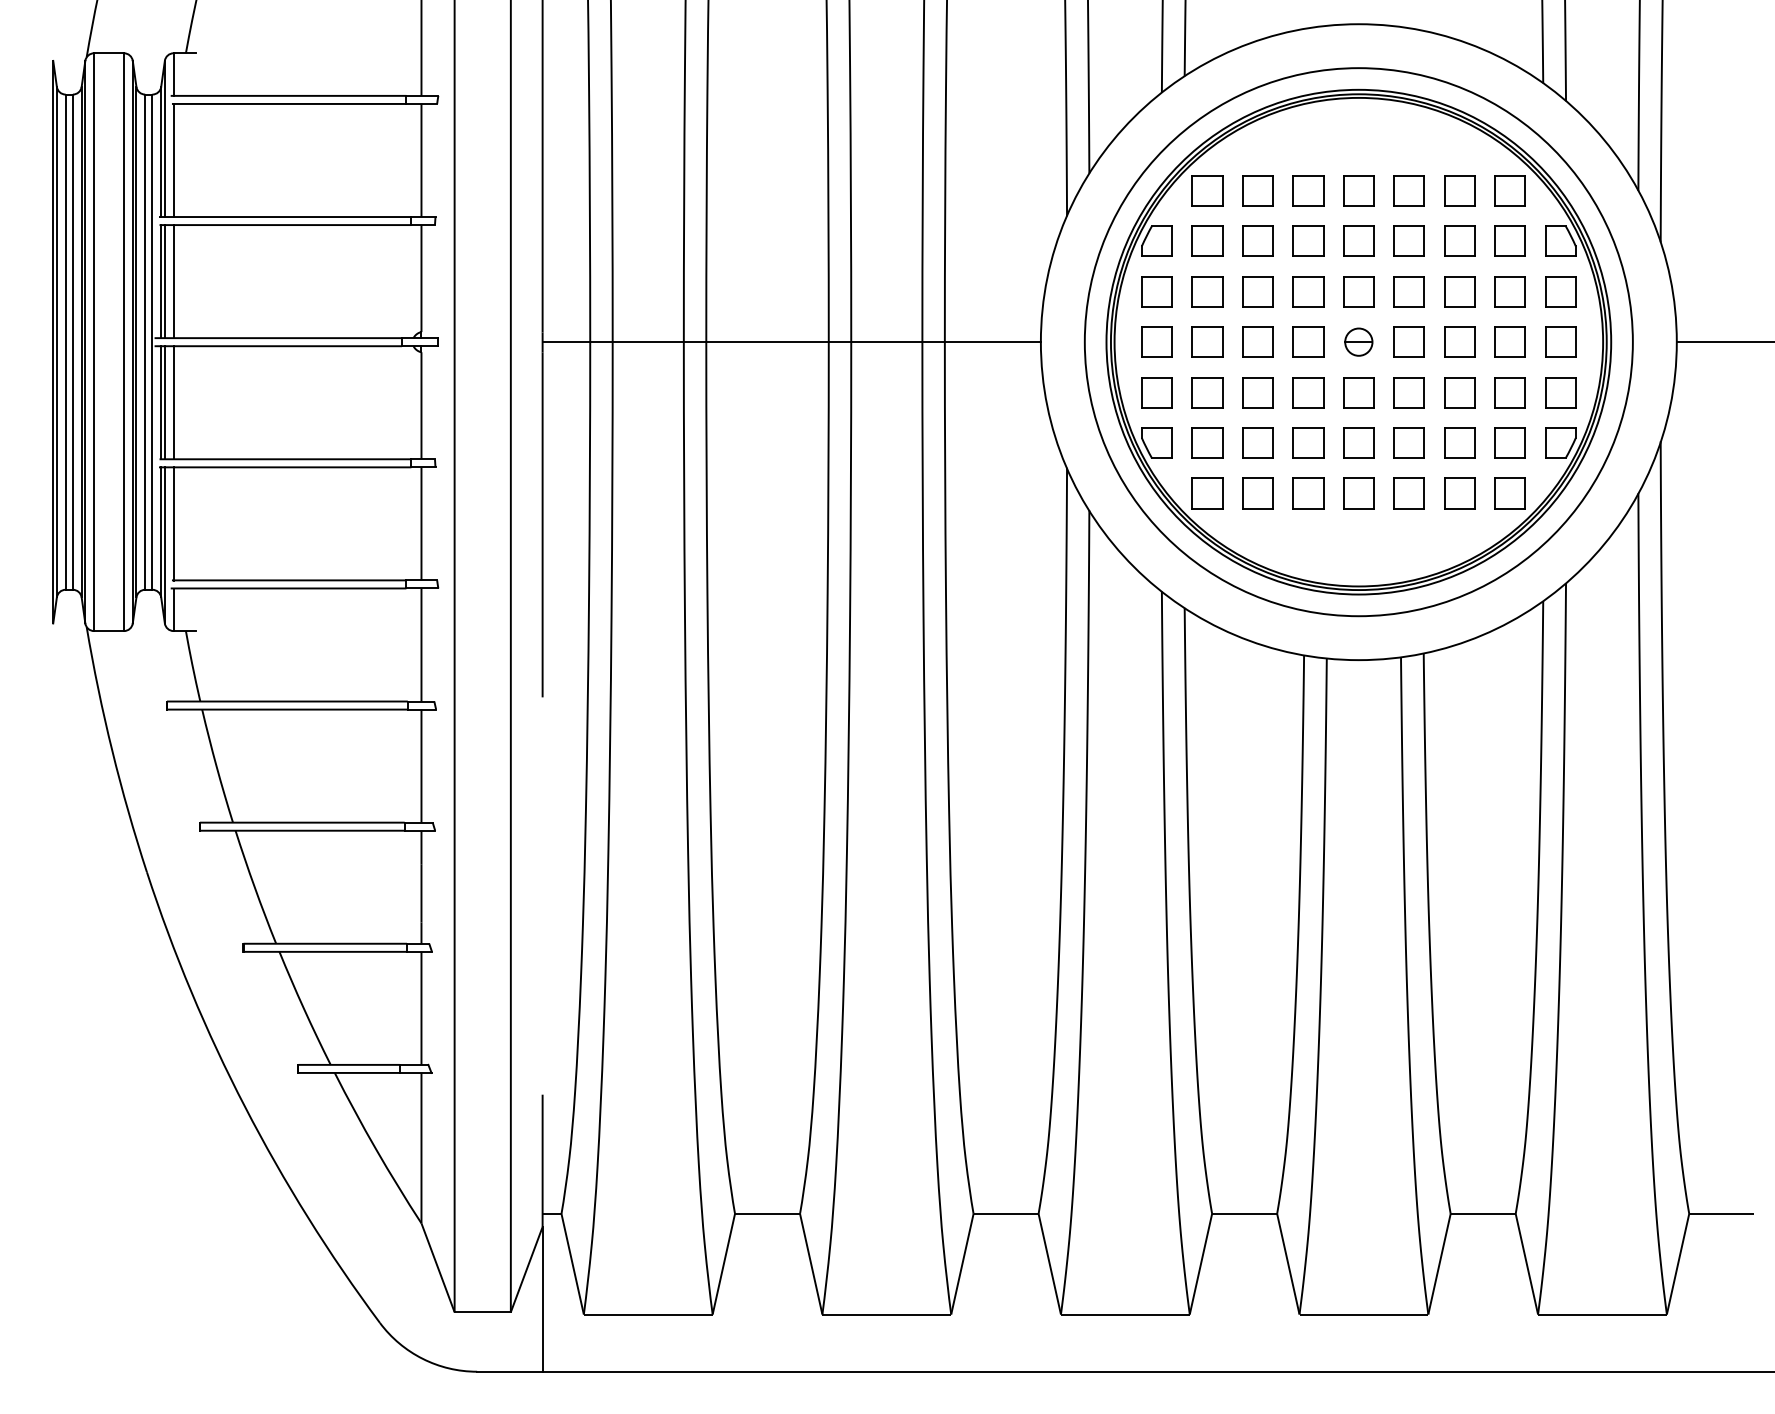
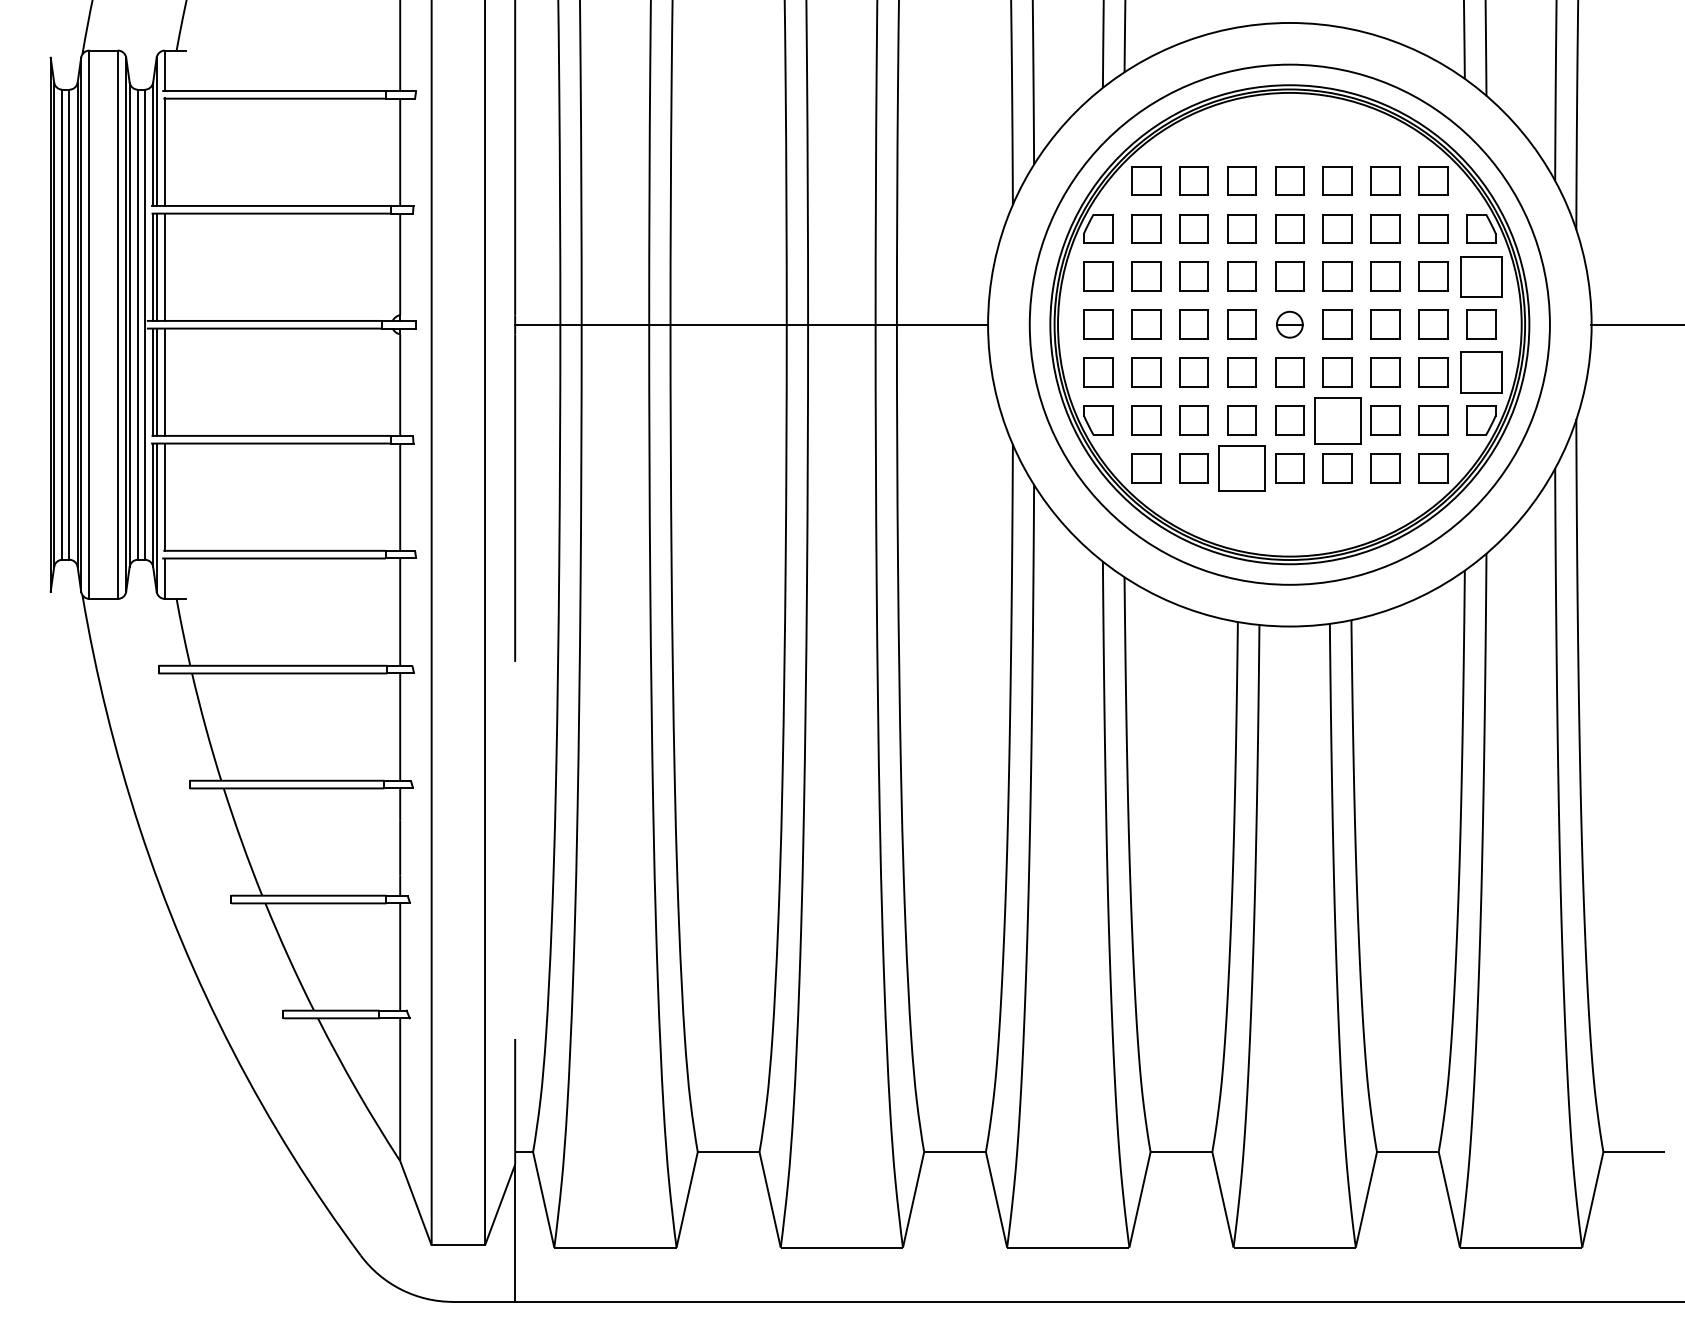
part: (1560, 291) -> (1481, 276), size x1.4
part: (1560, 392) -> (1481, 372), size x1.4
part: (1408, 442) -> (1336, 419), size x1.6
part: (1308, 493) -> (1242, 468), size x1.6

